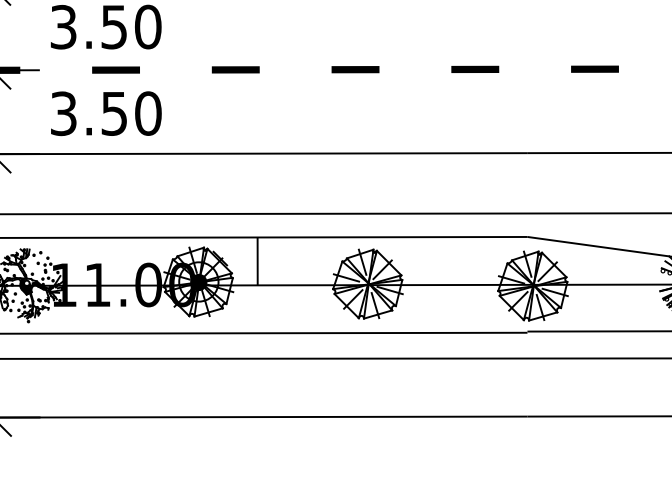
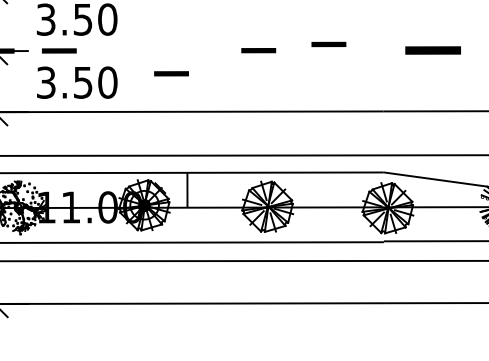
part: (594, 68) -> (432, 49), size x1.6
part: (116, 69) -> (59, 50), moved
part: (235, 69) -> (171, 73), moved
part: (474, 69) -> (328, 44), moved

